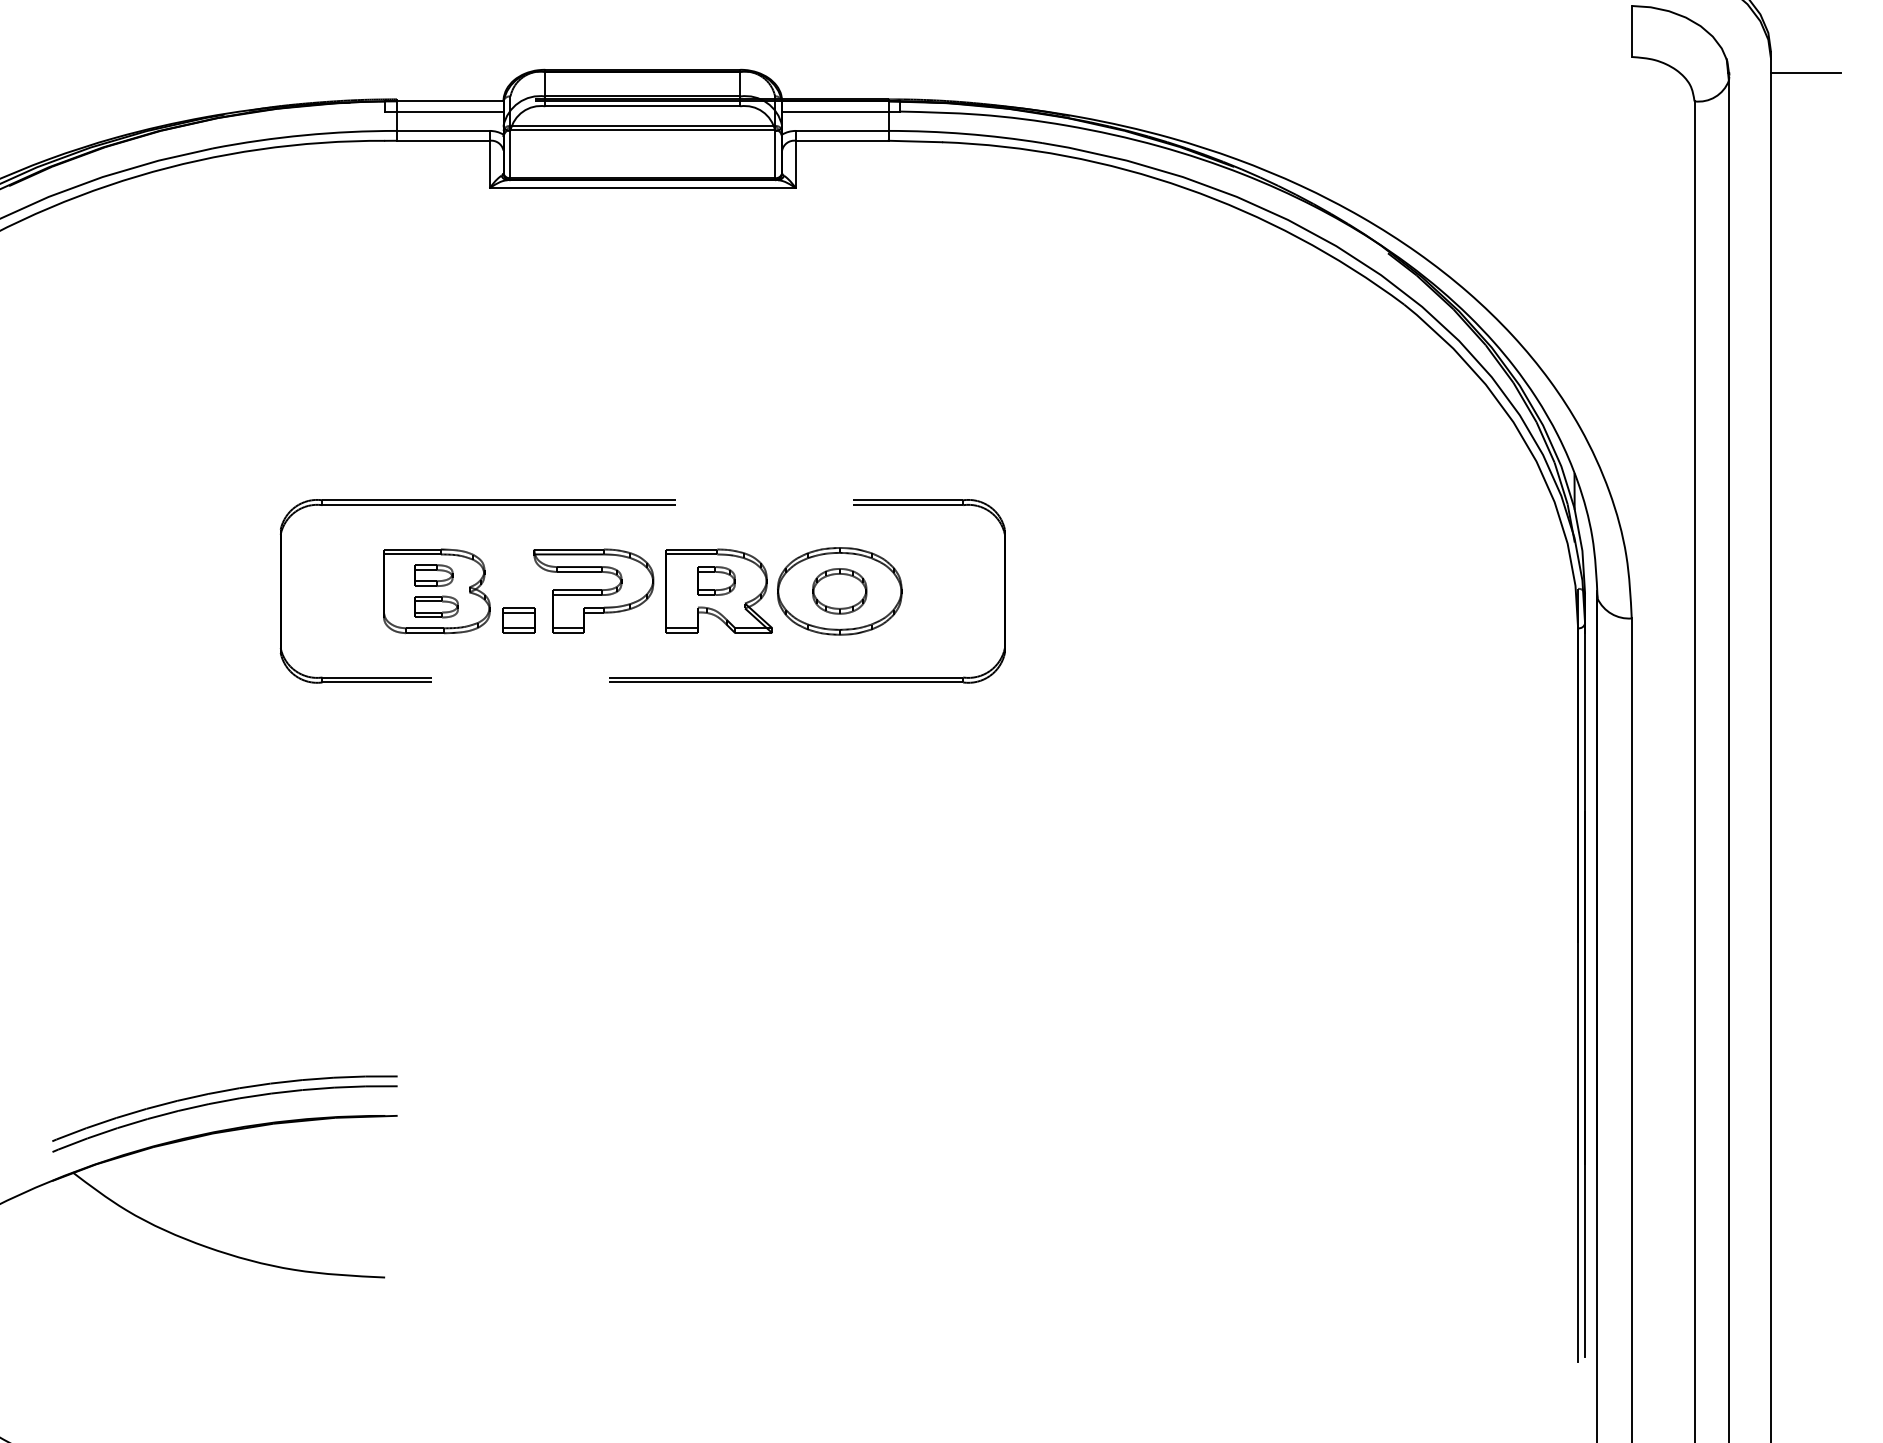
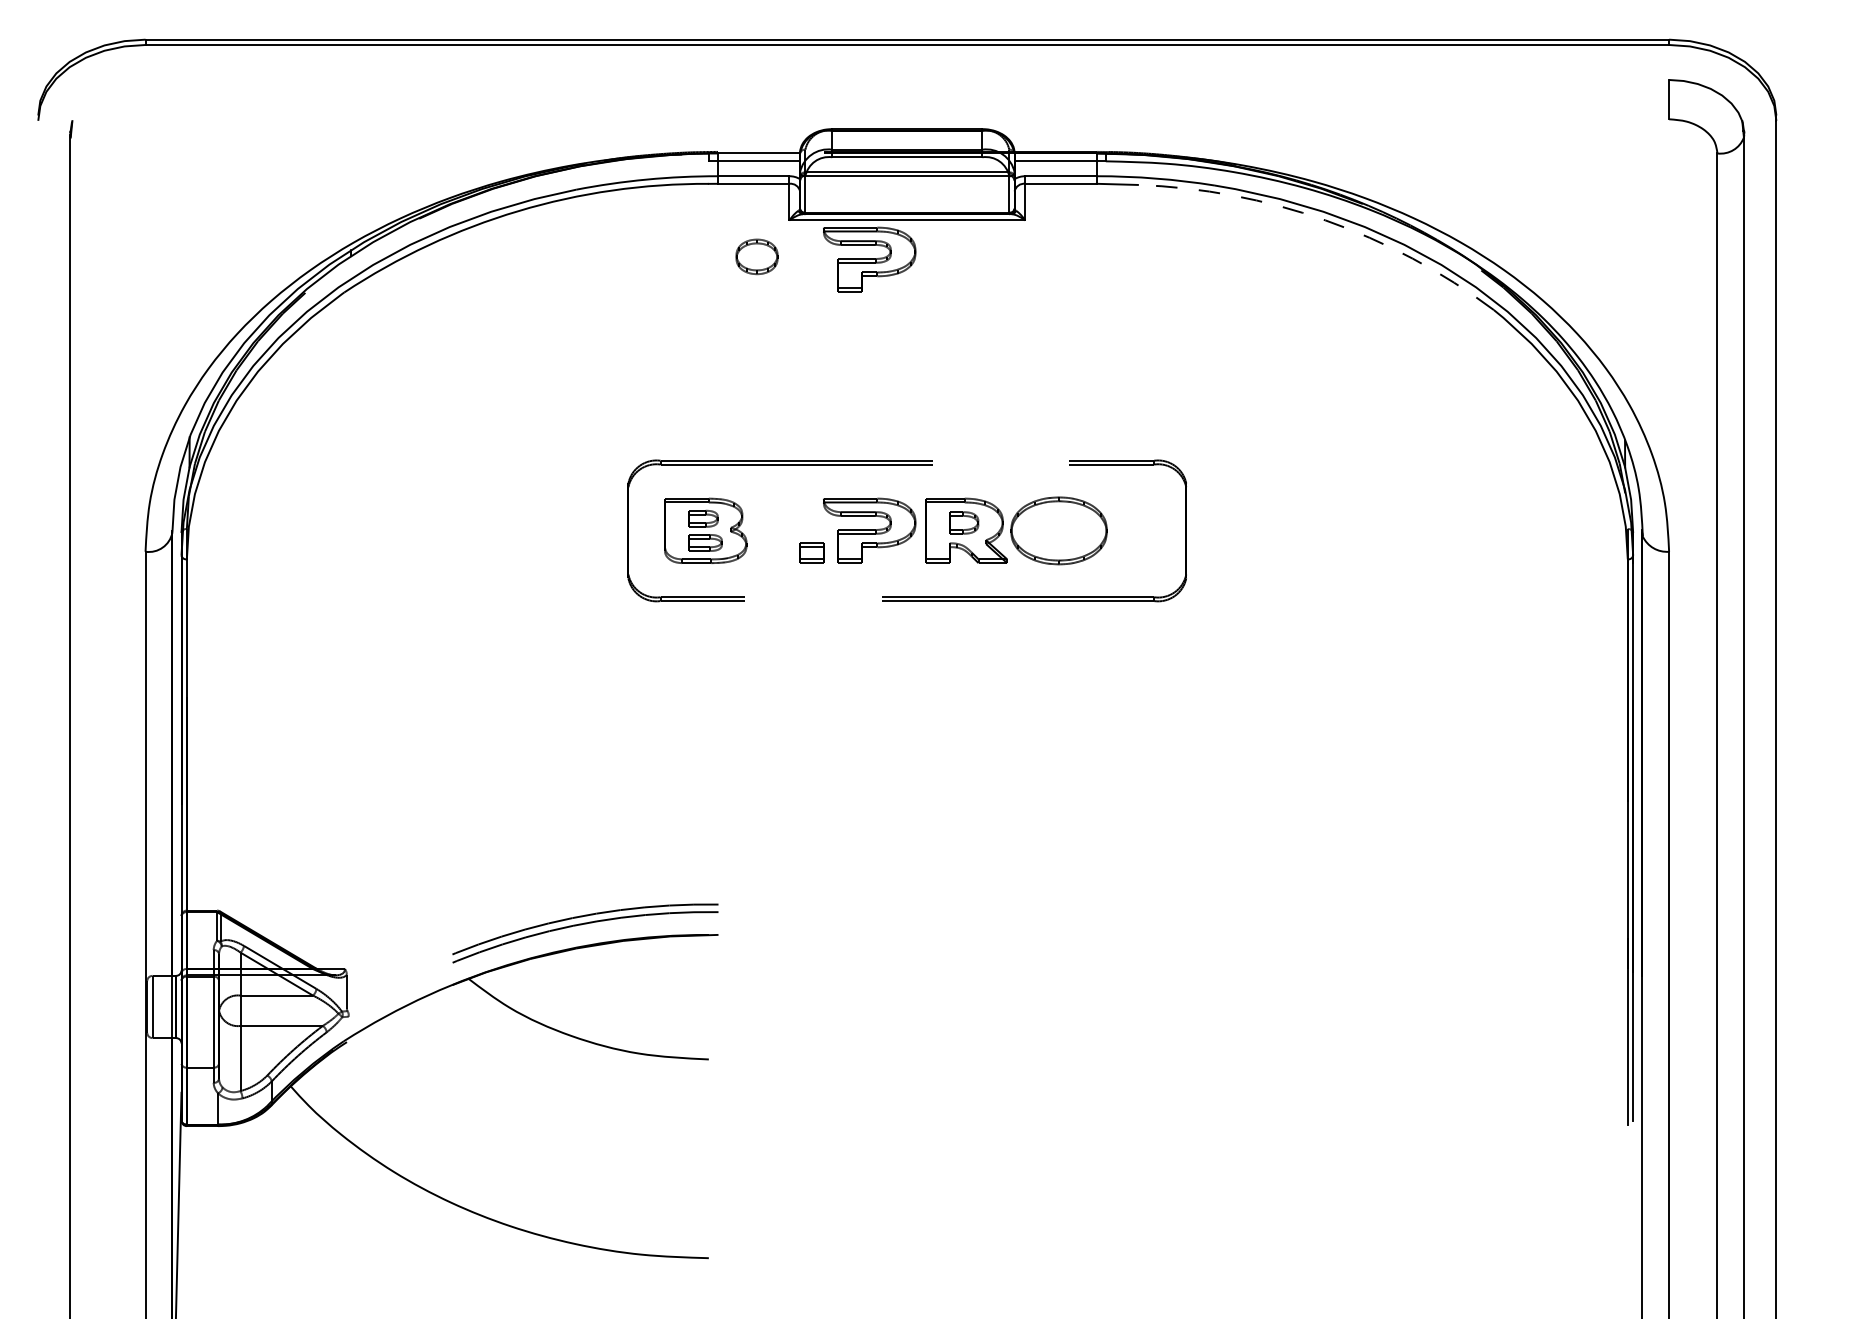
line: (1806, 72) -> (1803, 131), removed
arc: (1185, 188) -> (1325, 220), solid -> dashed
part: (593, 239) -> (869, 259), added
part: (436, 590) -> (705, 530), moved
part: (839, 590) -> (756, 256), moved

